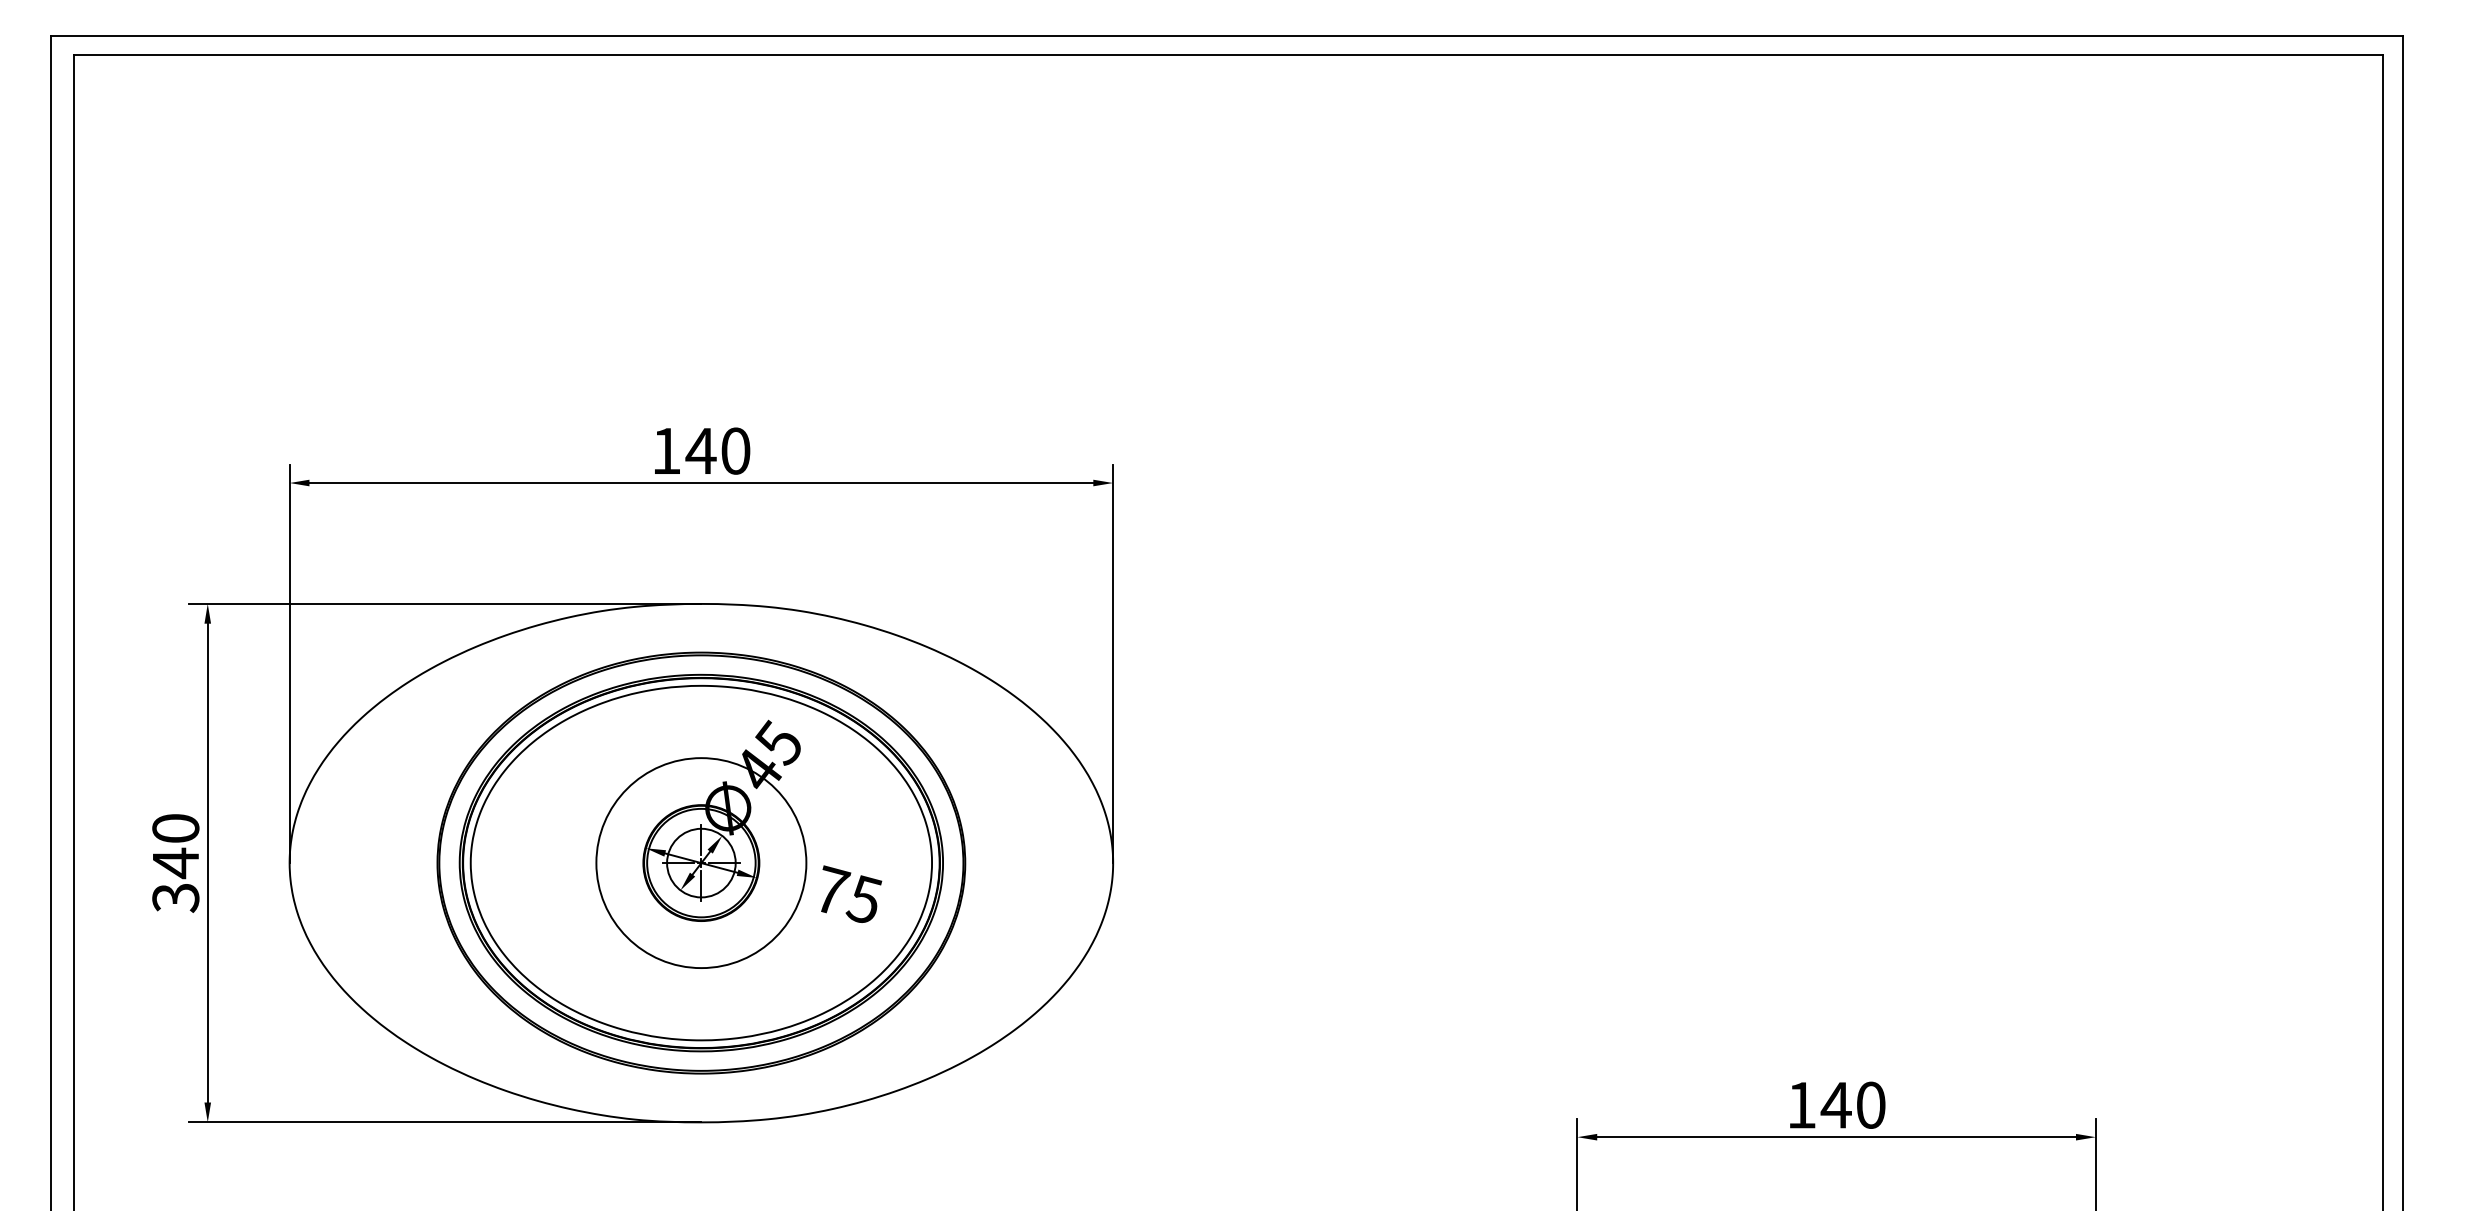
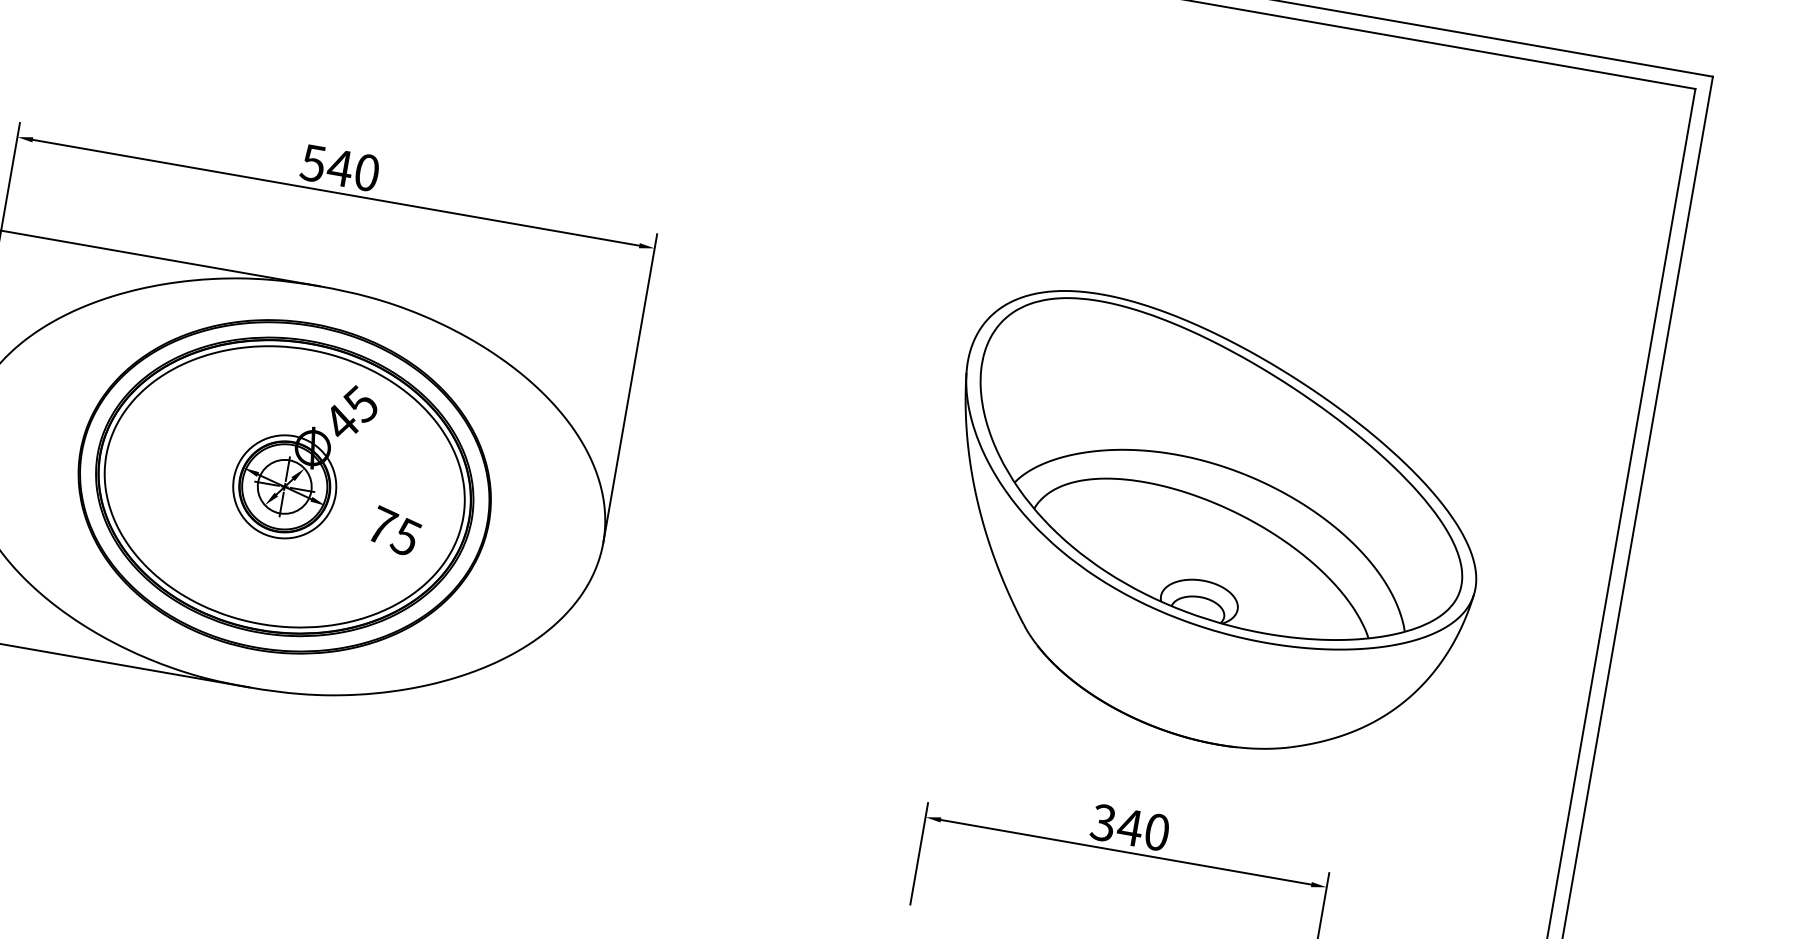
text: (665, 451) -> (312, 163), 140 -> 540
part: (1873, 712) -> (1212, 528), added
circle: (701, 862) -> (284, 486), size x0.62
text: (1800, 1104) -> (1102, 822), 140 -> 340

